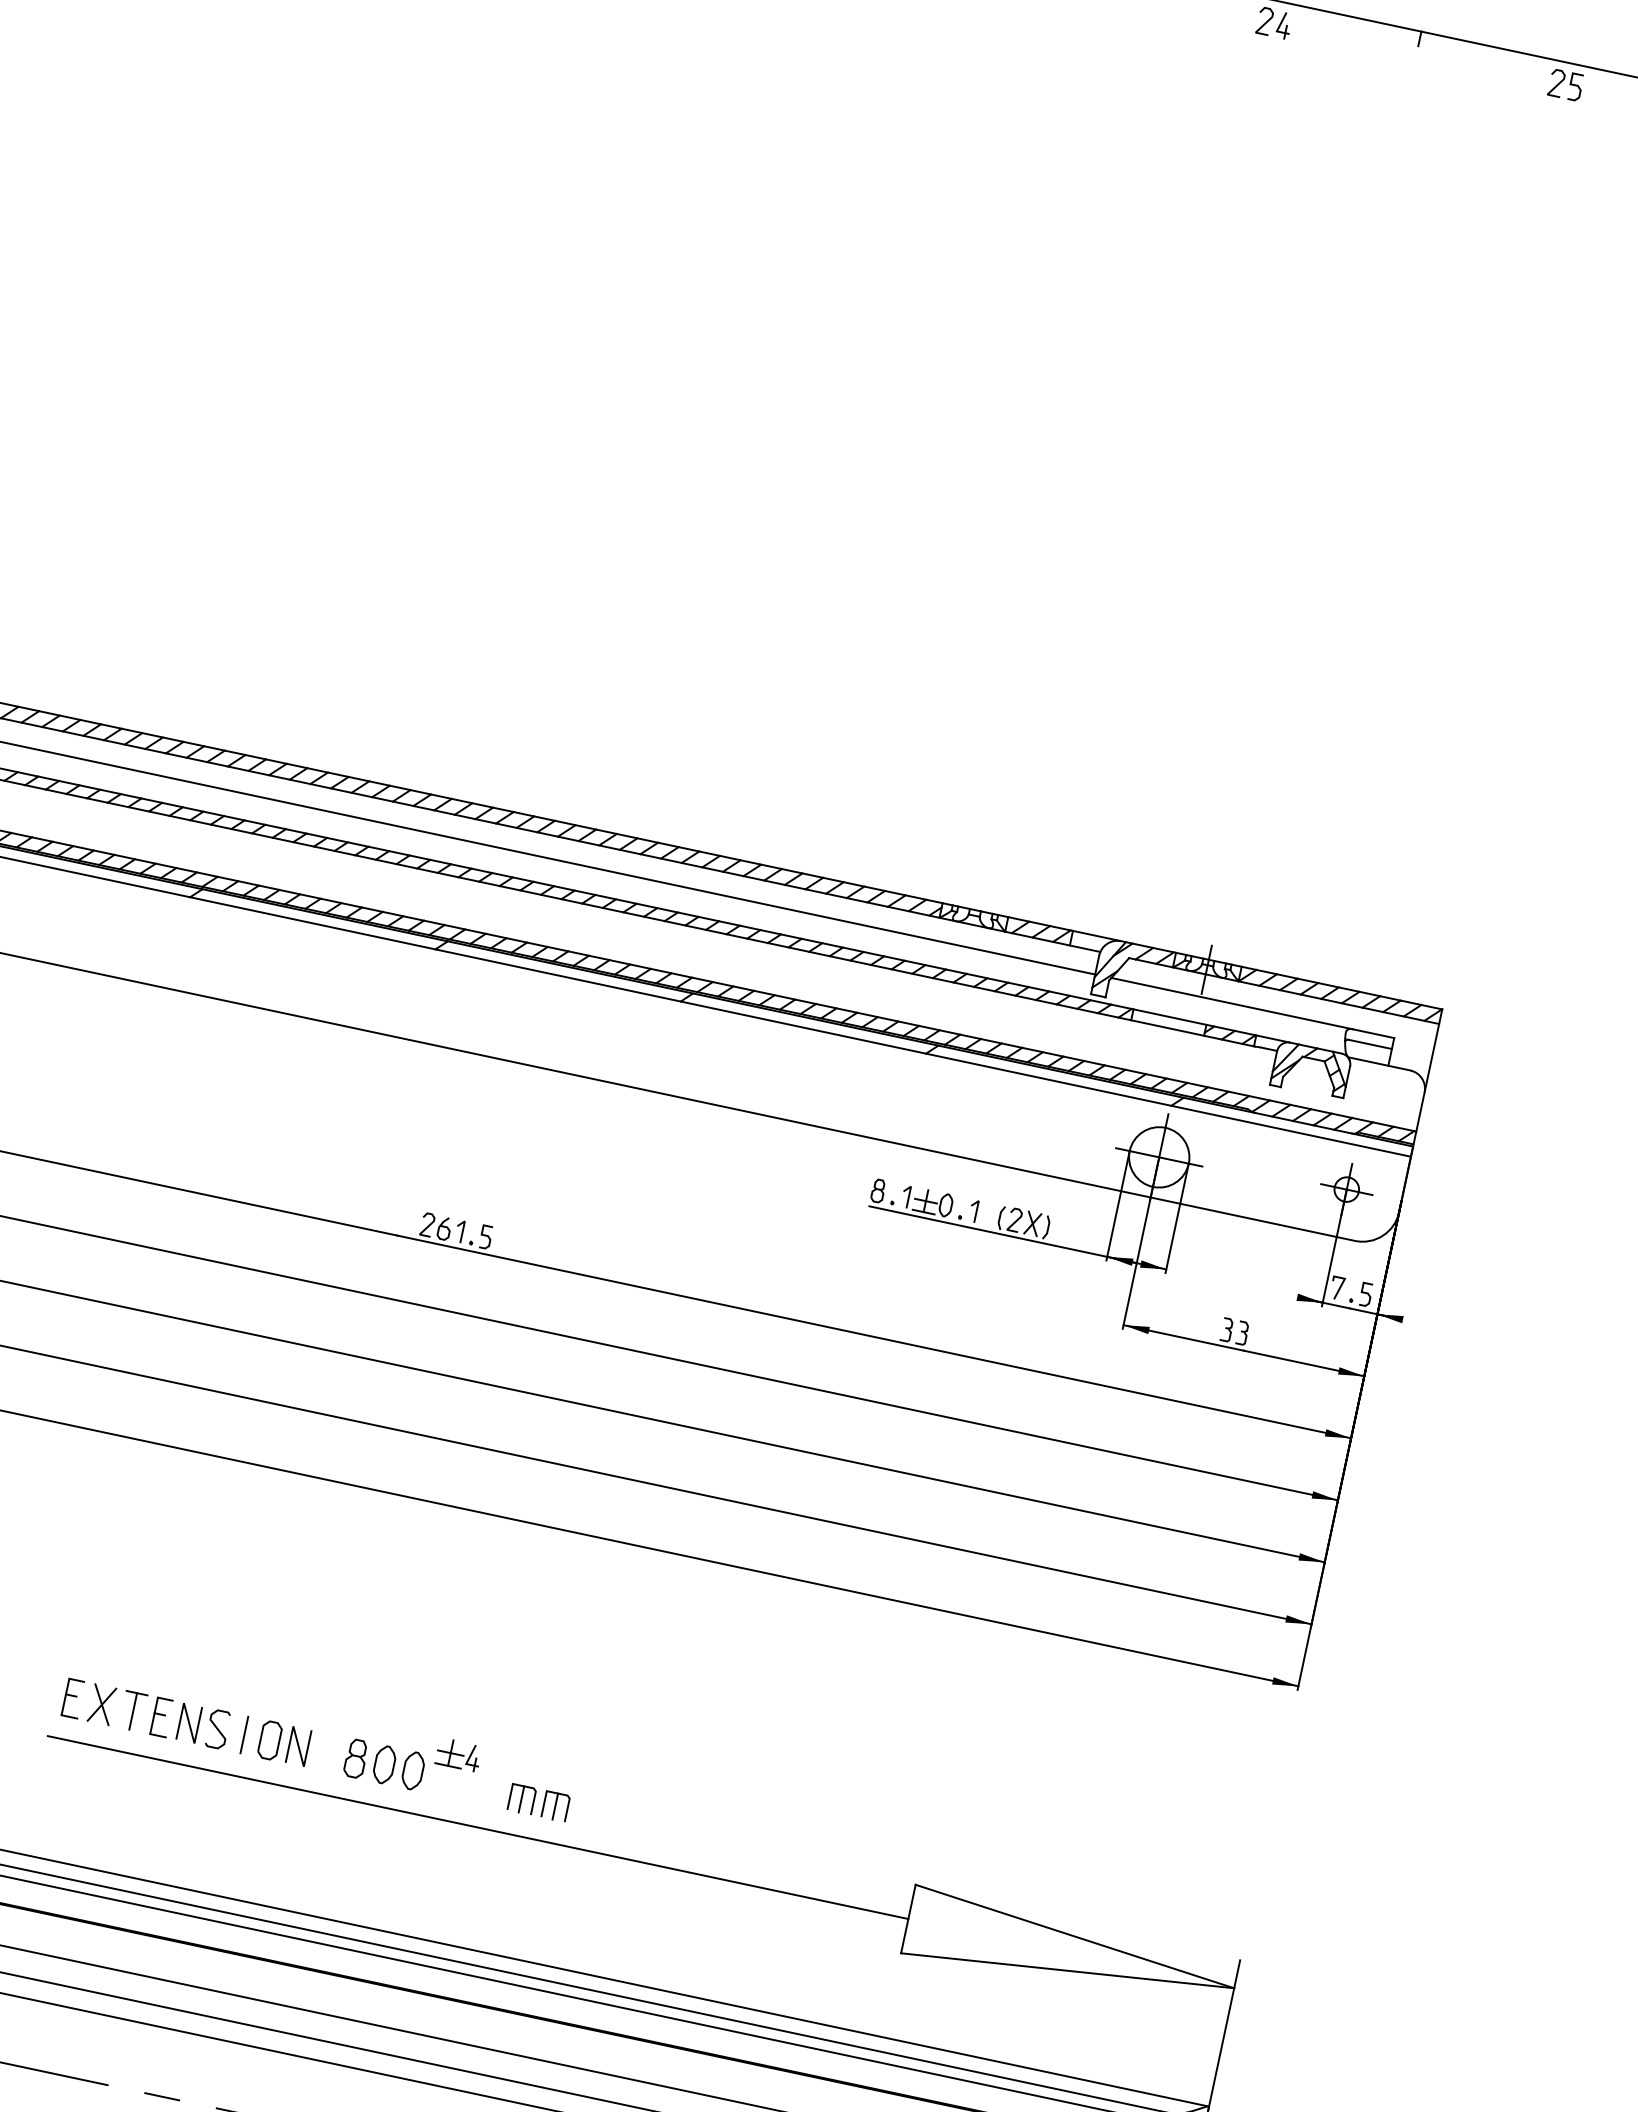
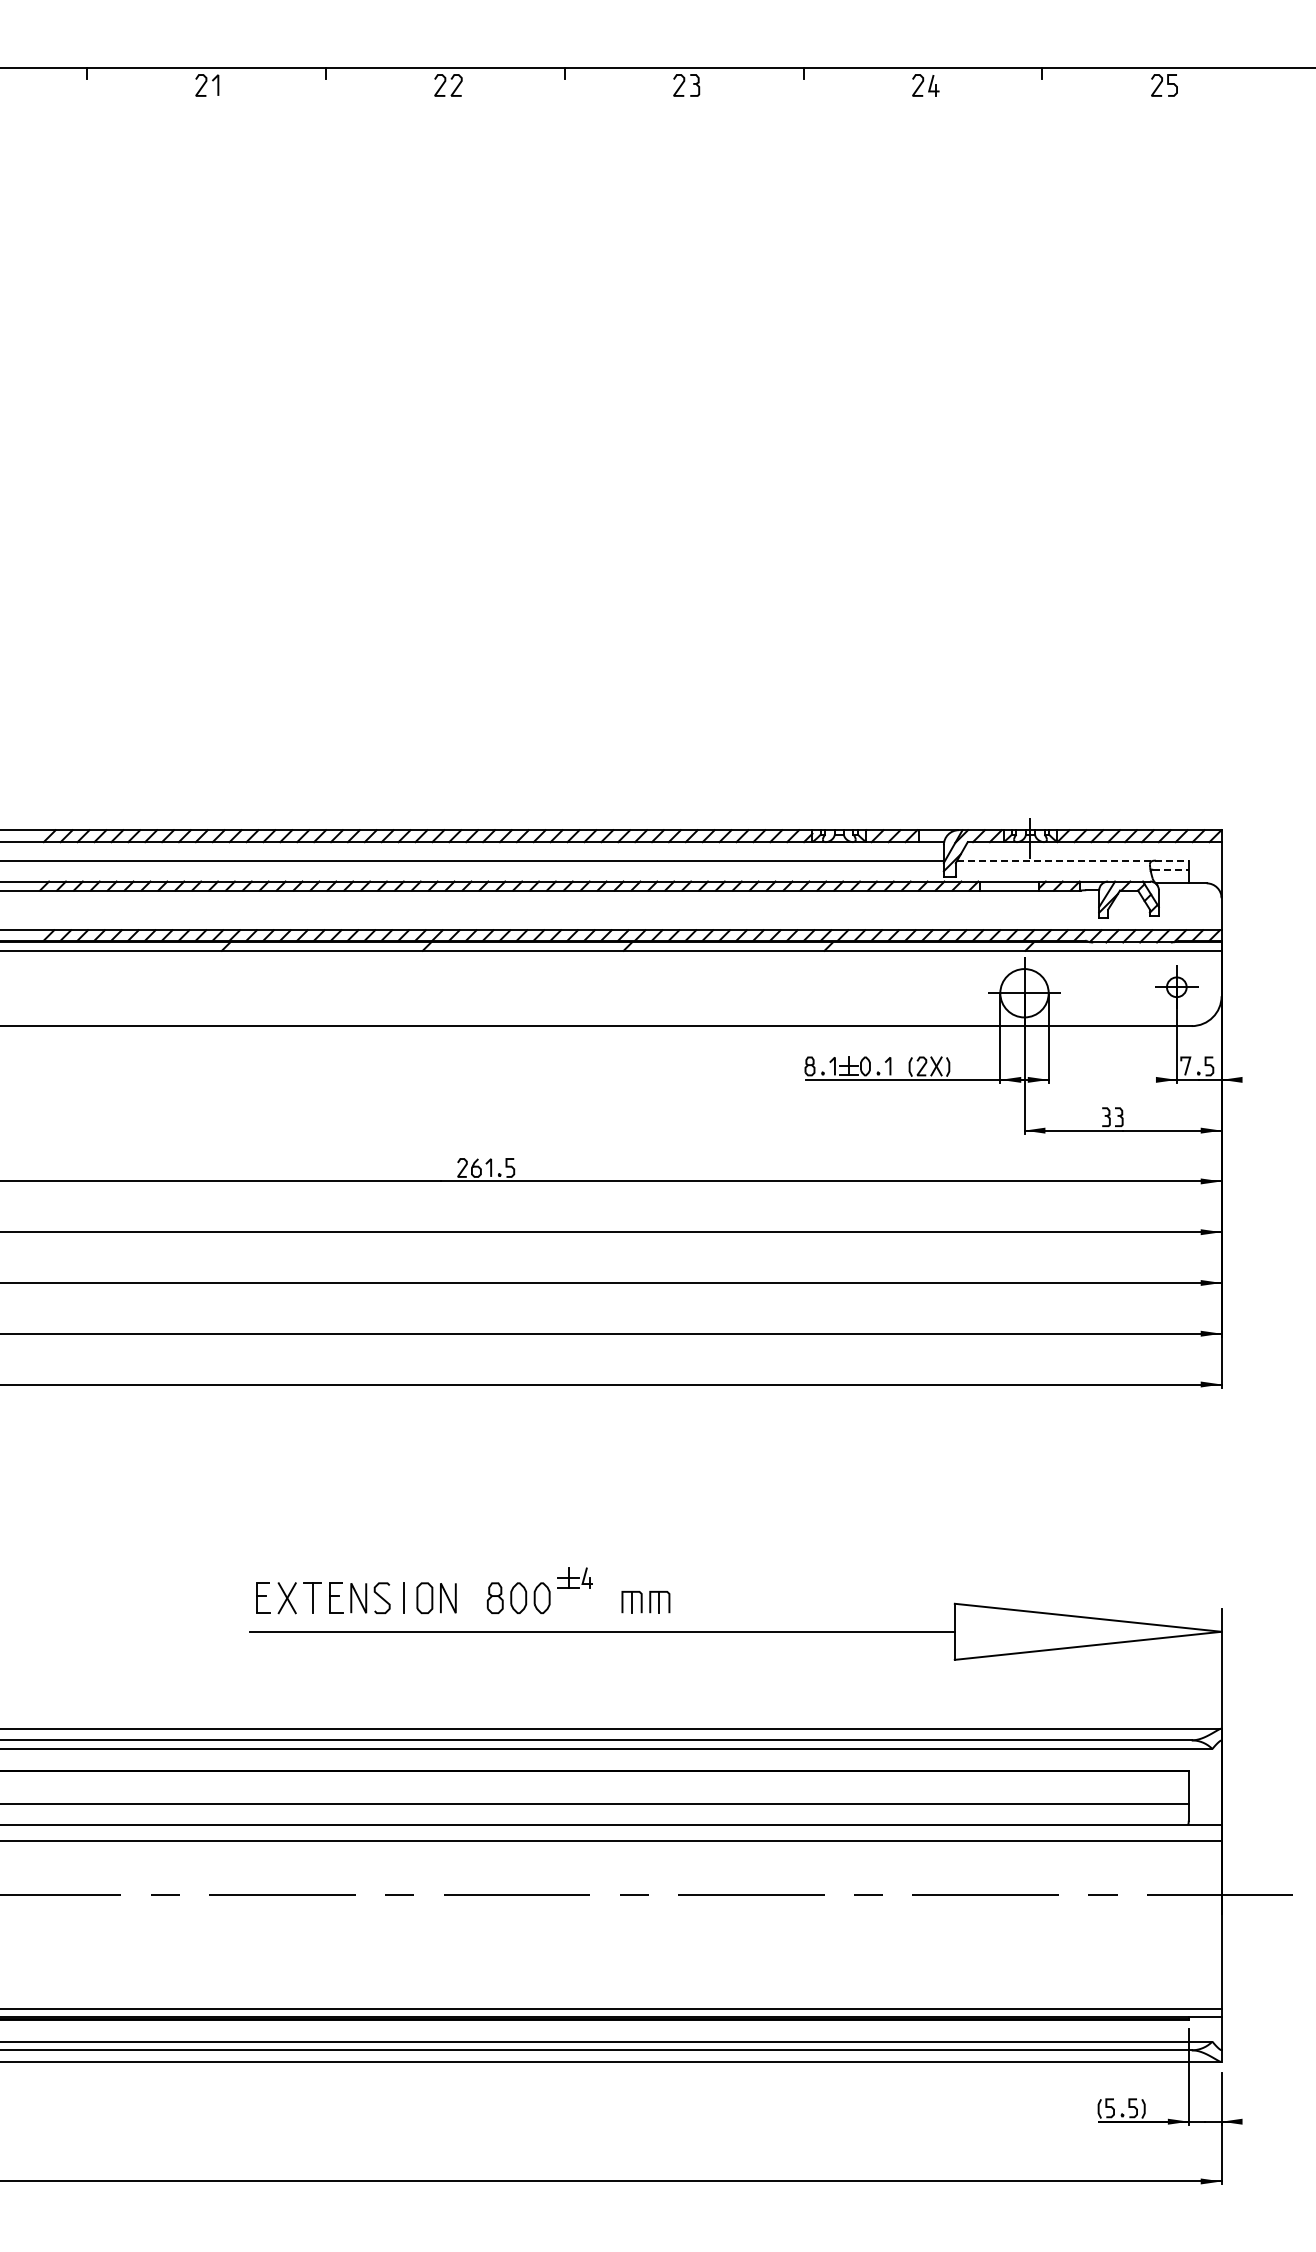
line: (1252, 1007) -> (1072, 860), solid -> dashed
line: (1370, 1044) -> (1171, 869), solid -> dashed

